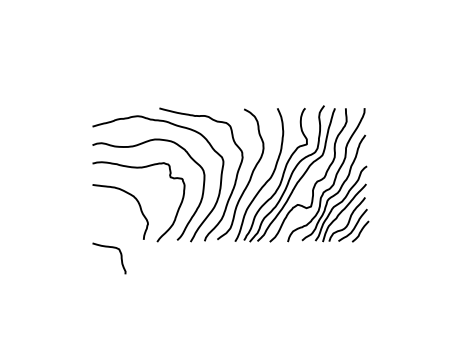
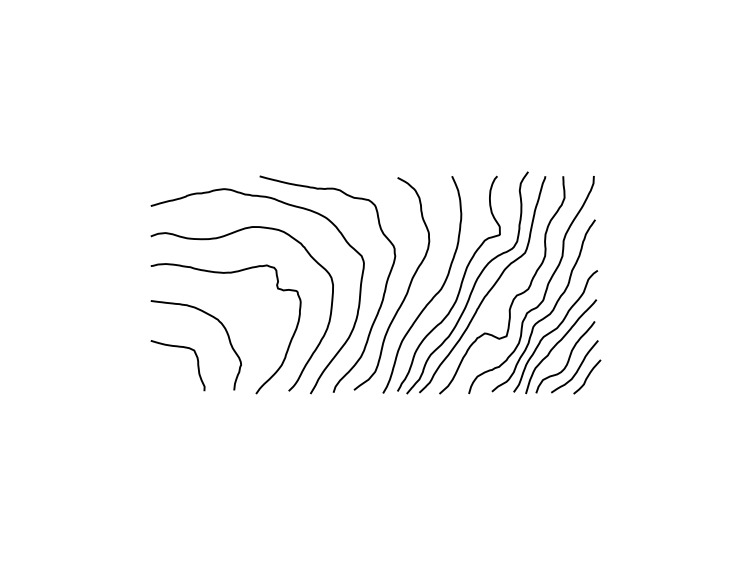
curve: (112, 248) -> (183, 349), moved

